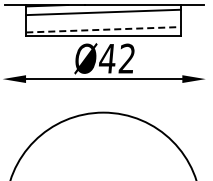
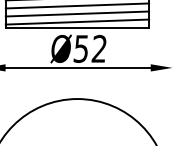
line: (103, 20) -> (77, 13), added
line: (103, 29) -> (77, 21), dashed -> solid
text: (107, 58) -> (81, 48), Ø42 -> Ø52

